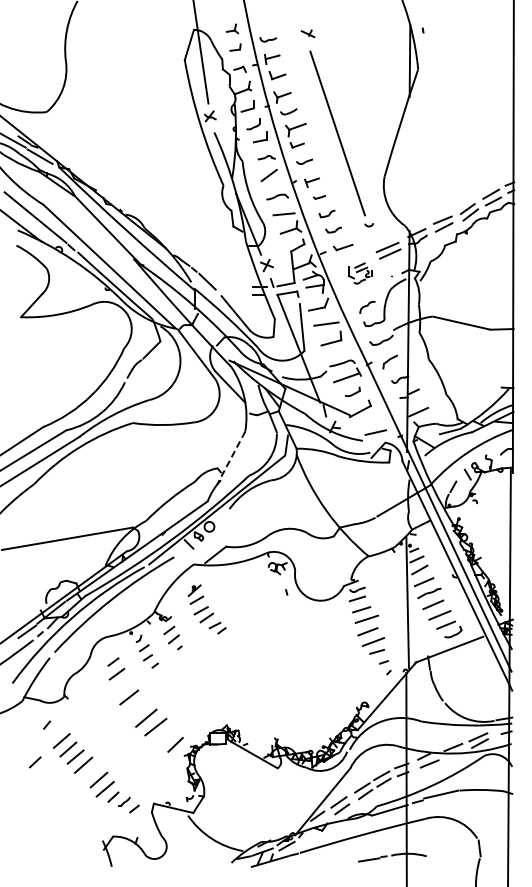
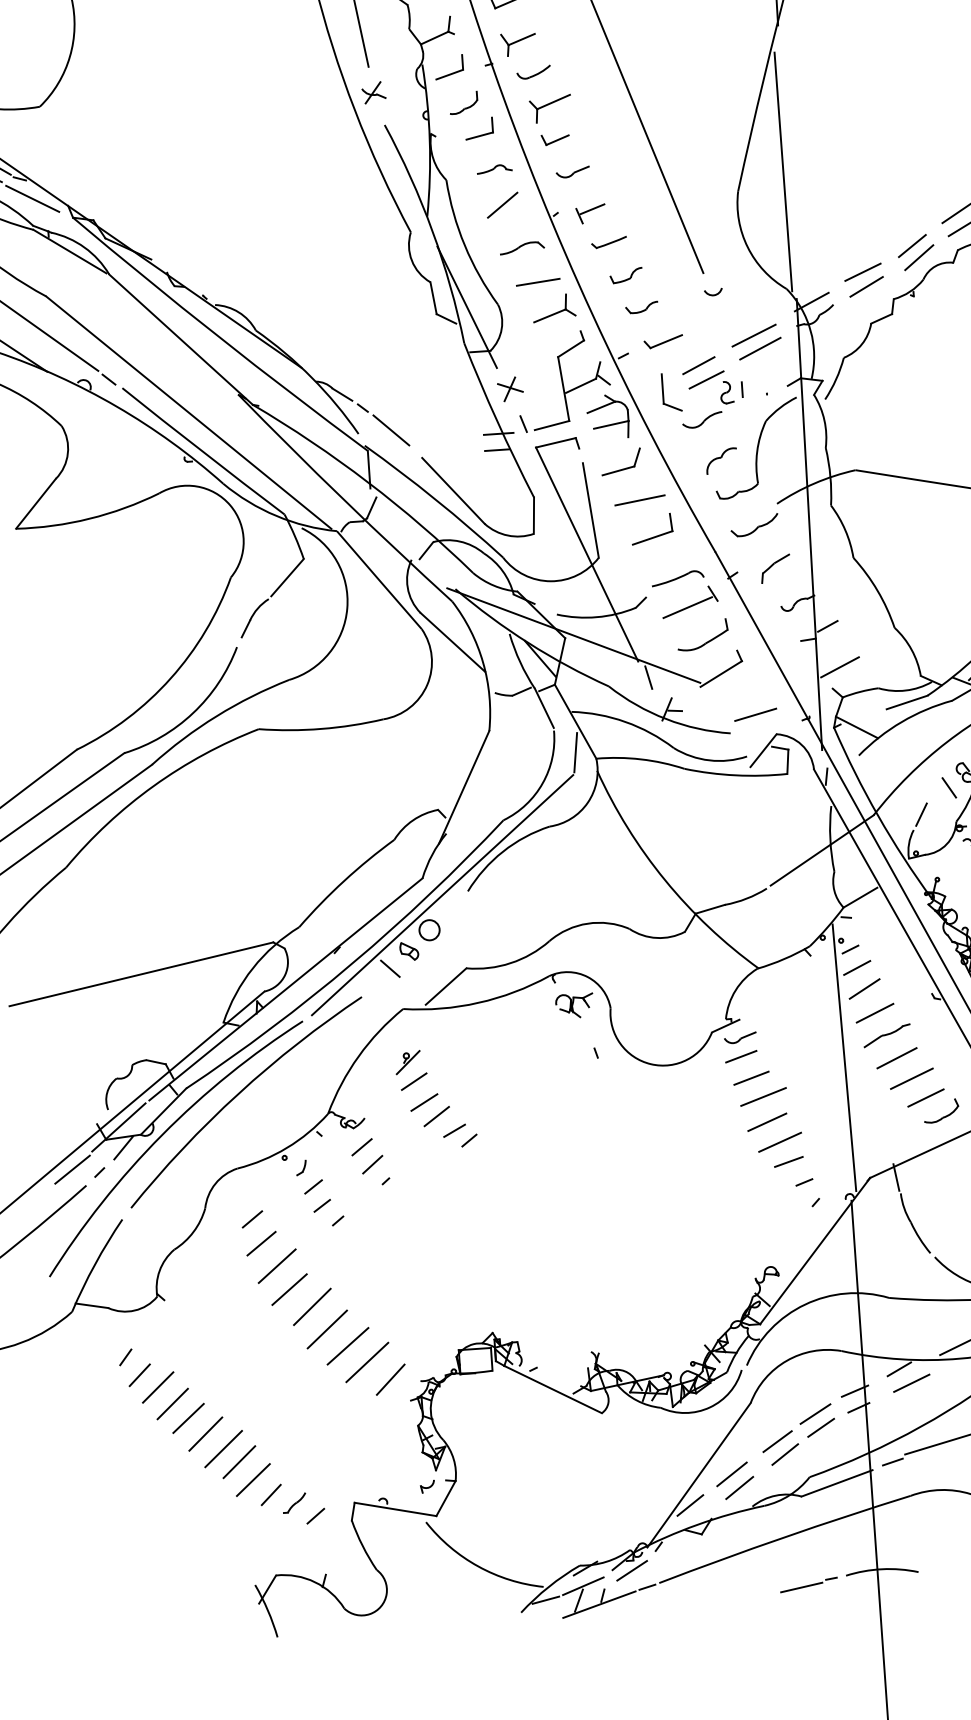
line: (407, 168) -> (783, 171), added
part: (319, 197) -> (608, 243), size x1.43
part: (360, 273) -> (702, 392), size x1.67
part: (352, 391) -> (702, 634), size x1.67
line: (230, 458) -> (462, 787), dashed -> solid
line: (123, 685) -> (276, 1265), added
line: (139, 706) -> (311, 1306), added
line: (164, 735) -> (366, 1362), added
line: (35, 762) -> (140, 1375), moved
line: (91, 772) -> (223, 1447), added

